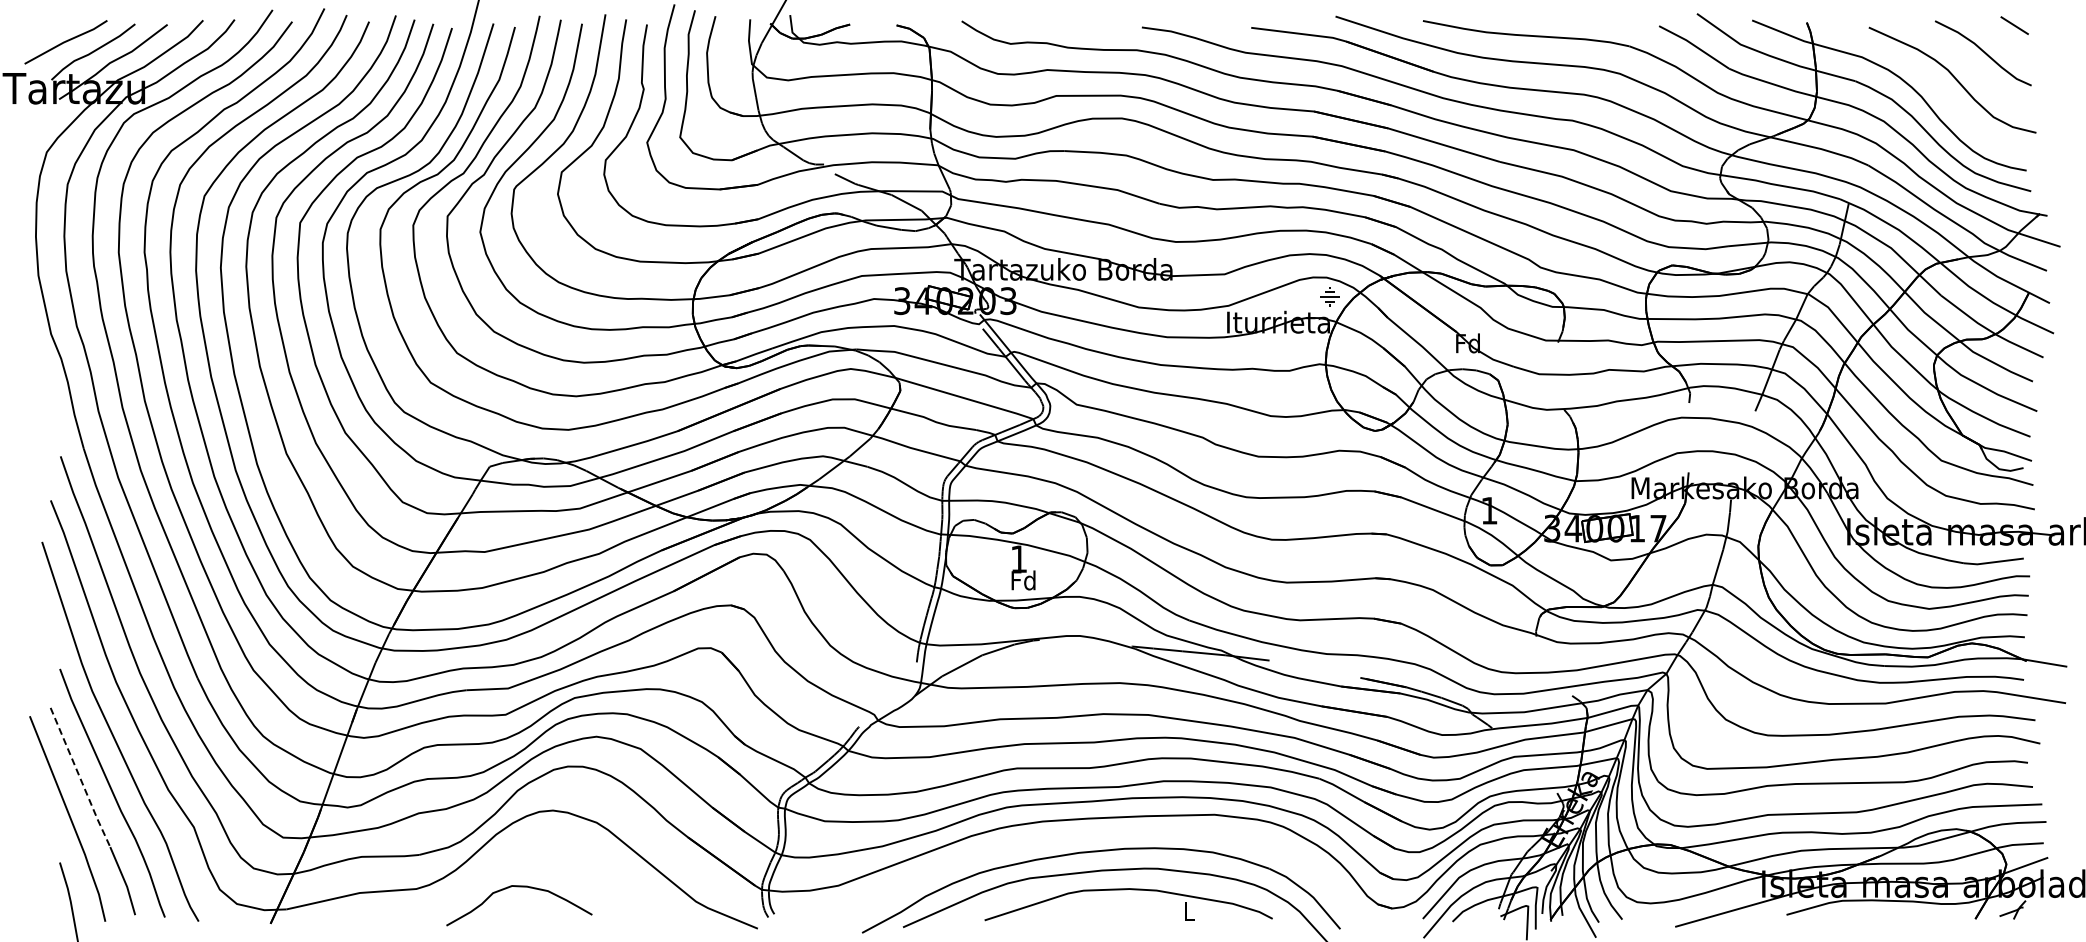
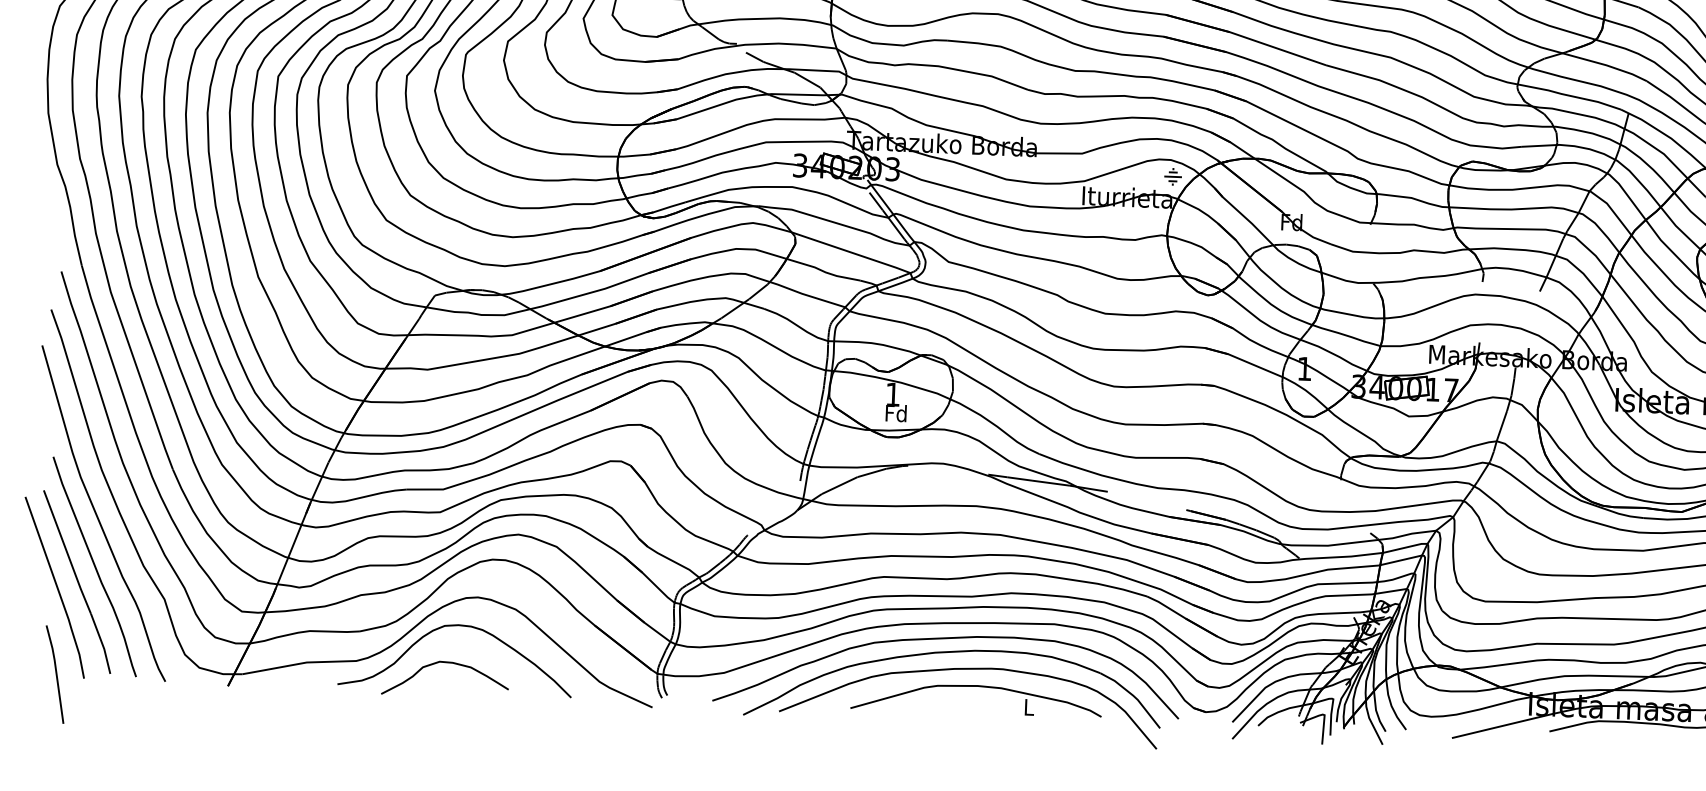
line: (80, 778) -> (67, 552), dashed -> solid
curve: (1086, 837) -> (942, 639), added
curve: (530, 844) -> (457, 626), added

